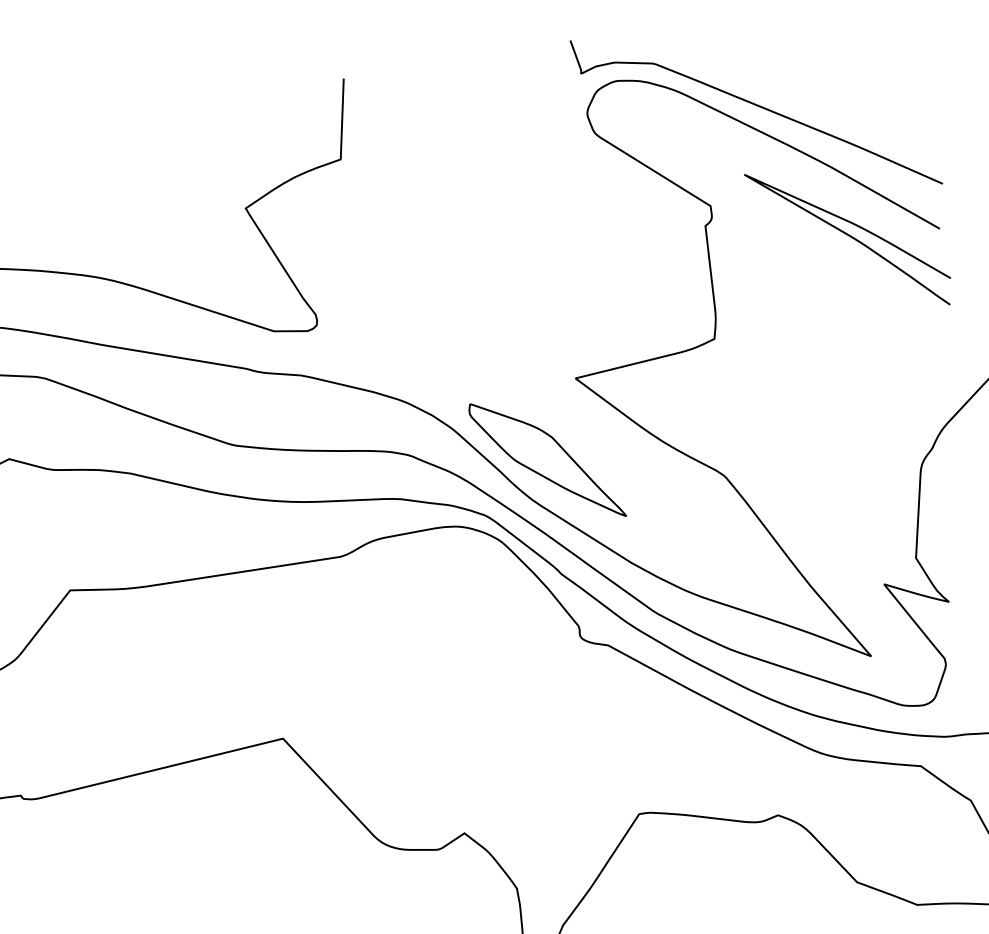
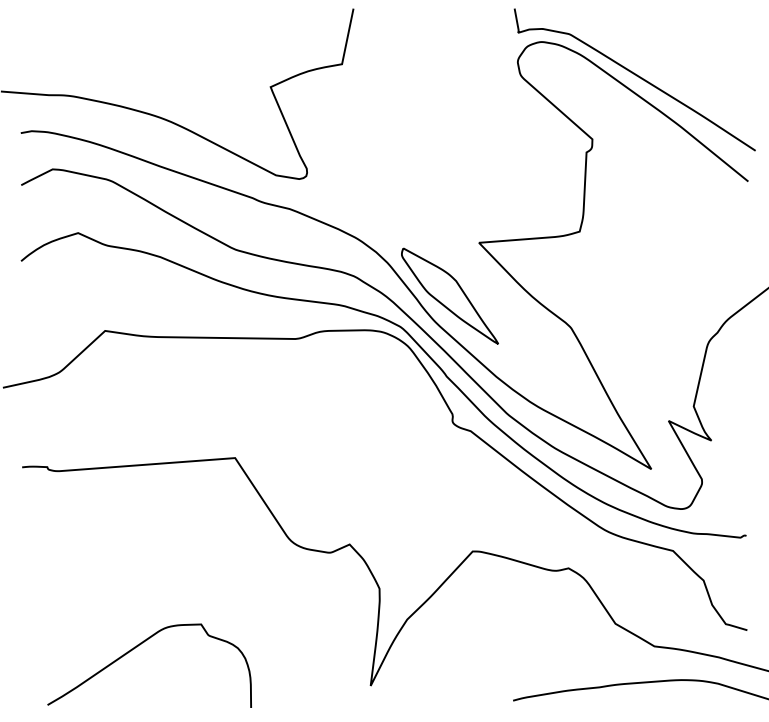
curve: (850, 237) -> (685, 177), removed

